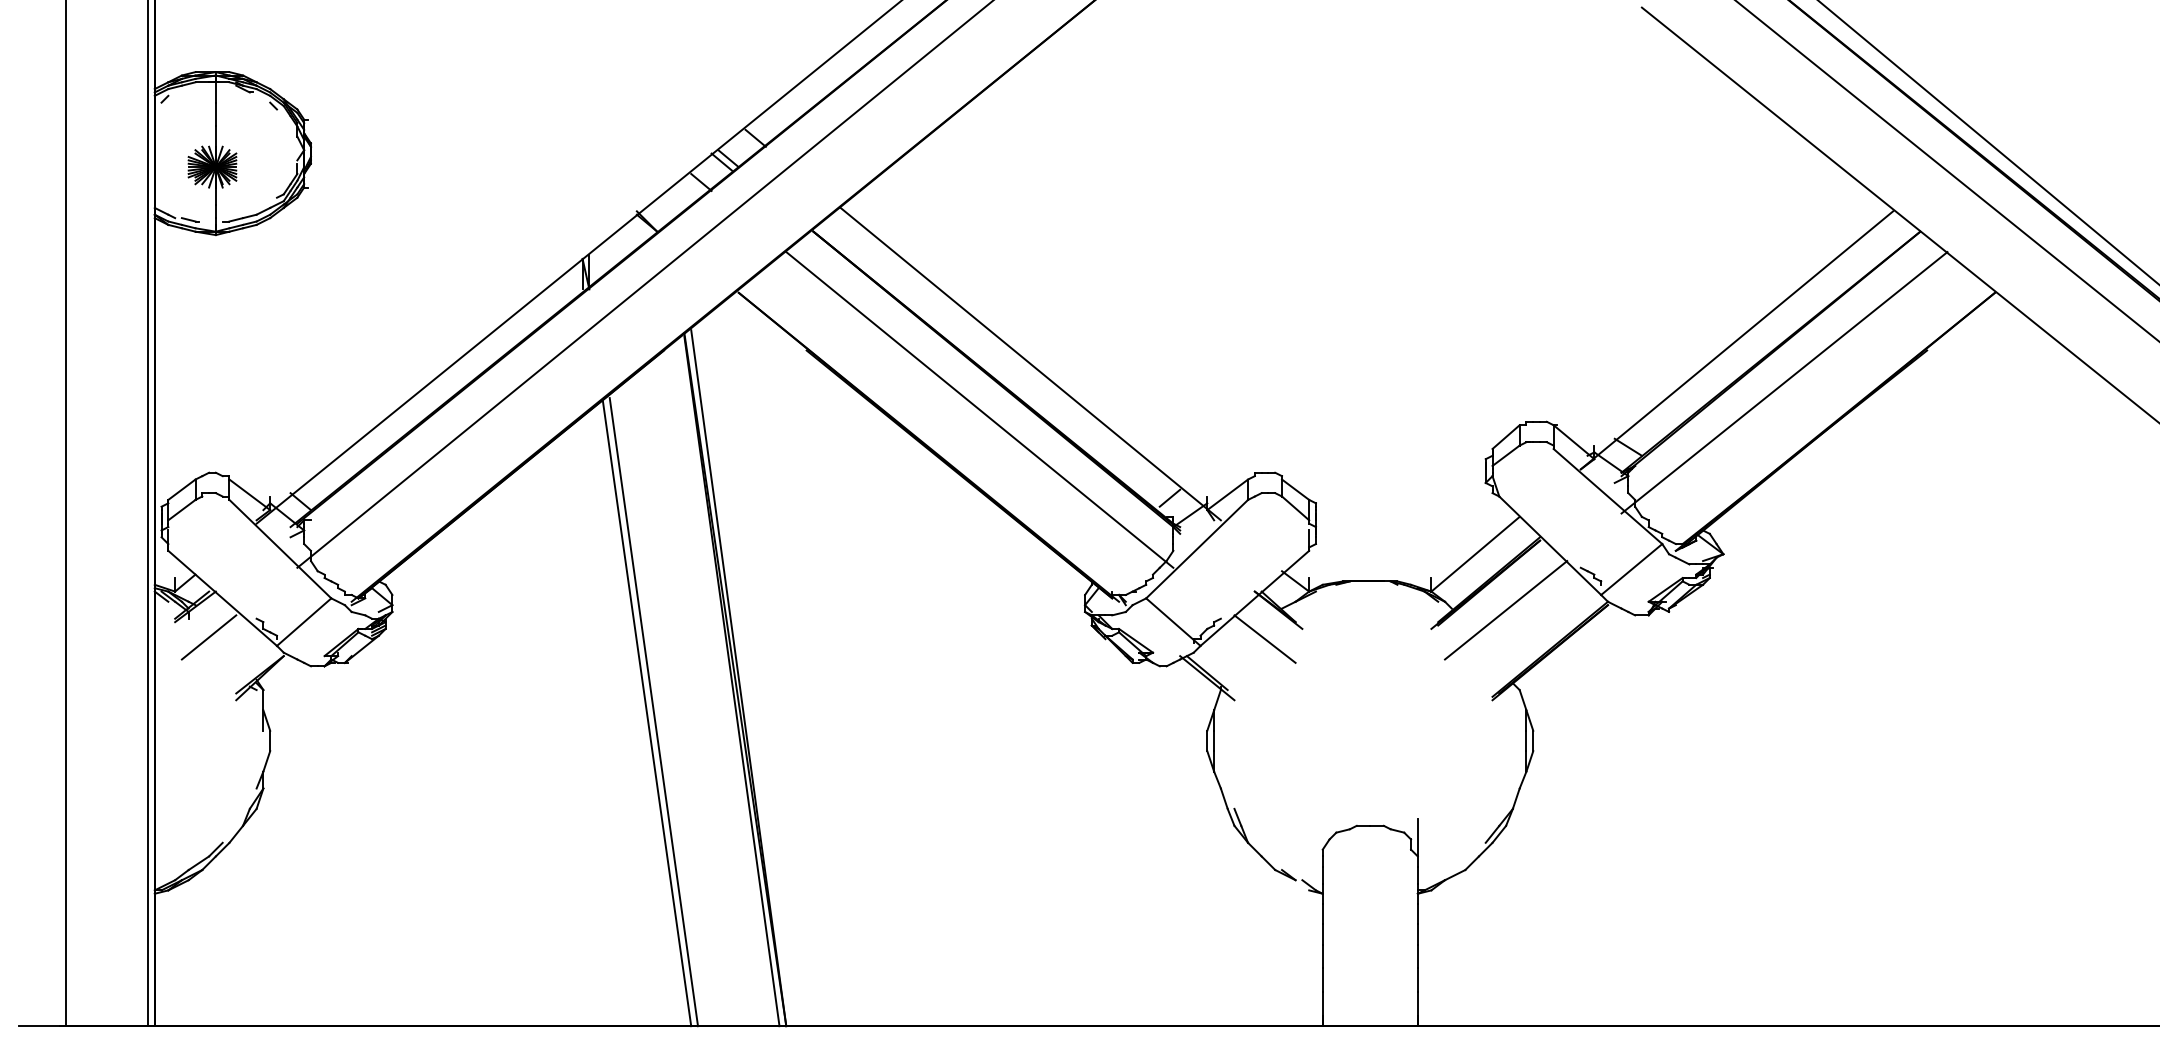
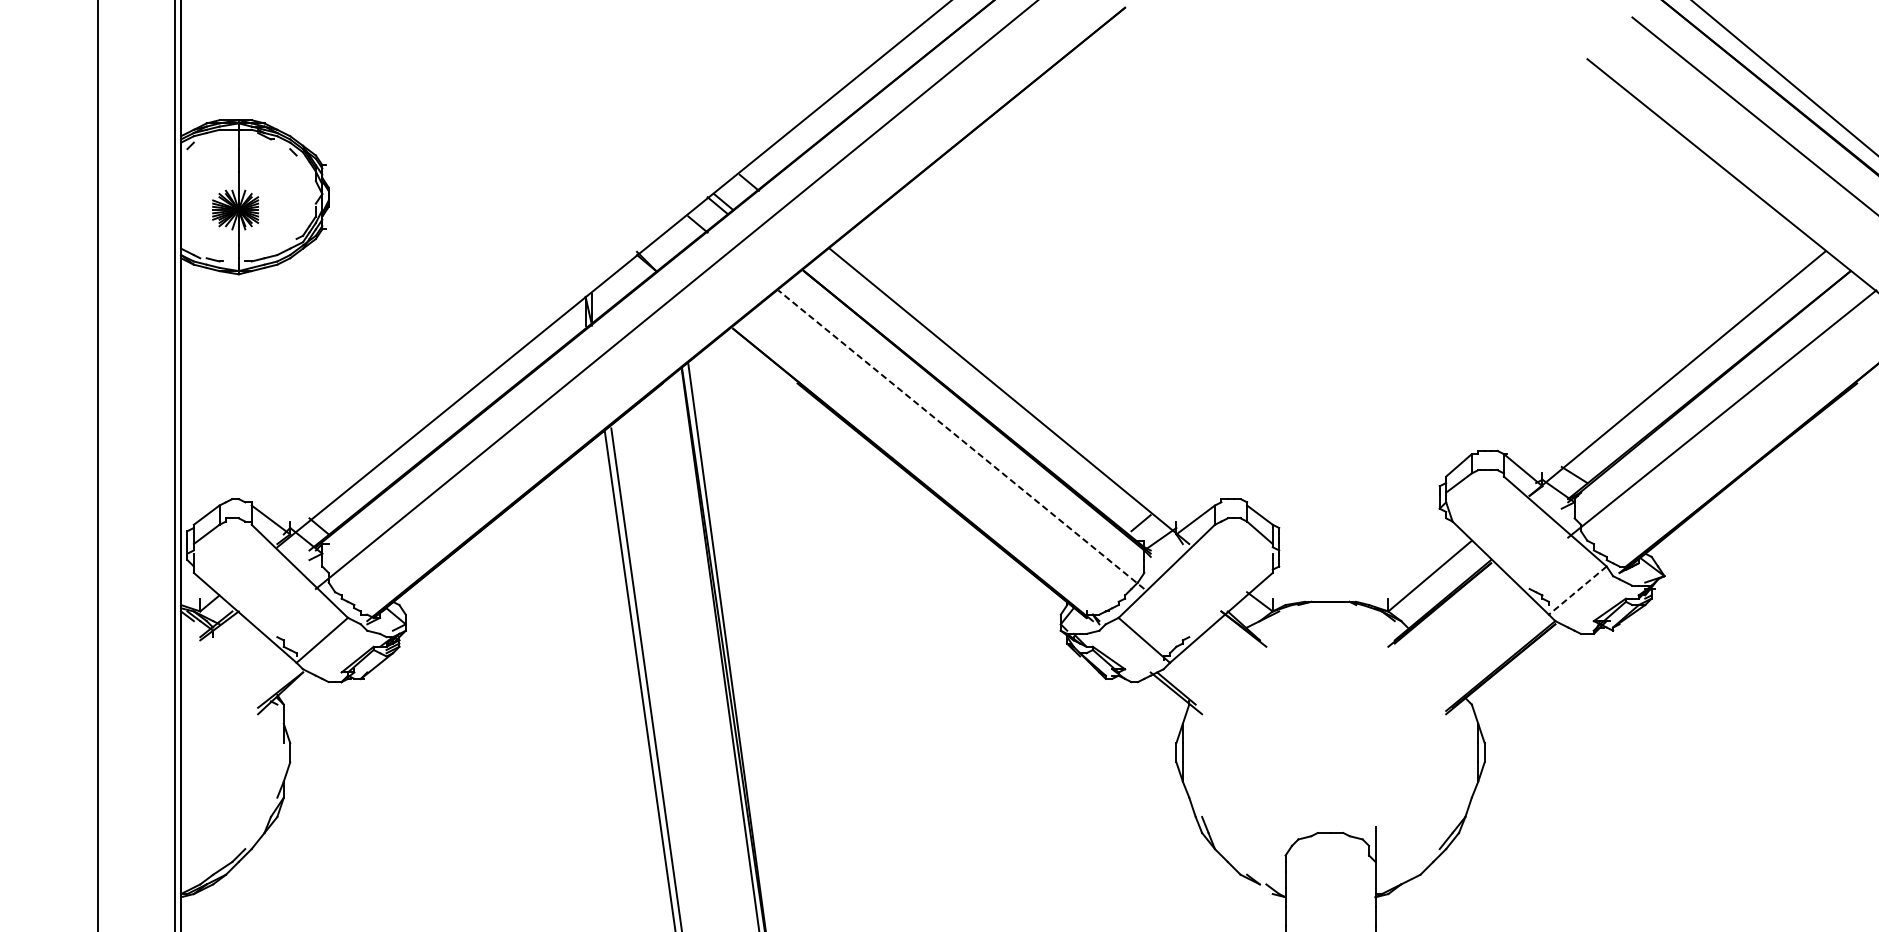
line: (979, 409) -> (960, 439), solid -> dashed
line: (1631, 569) -> (1577, 590), solid -> dashed
line: (1505, 610) -> (1458, 629), removed
line: (208, 637) -> (231, 654), removed
line: (1264, 638) -> (1230, 655), removed

